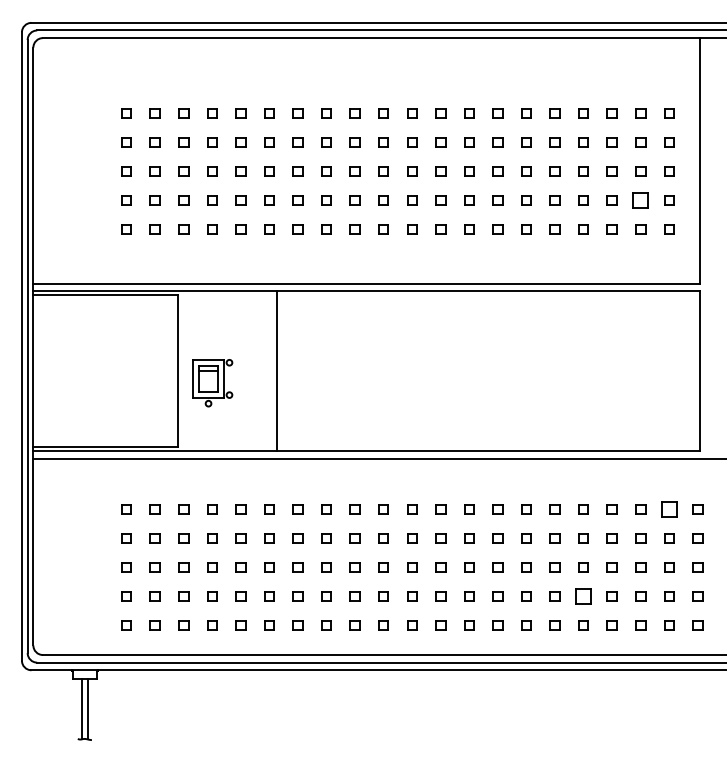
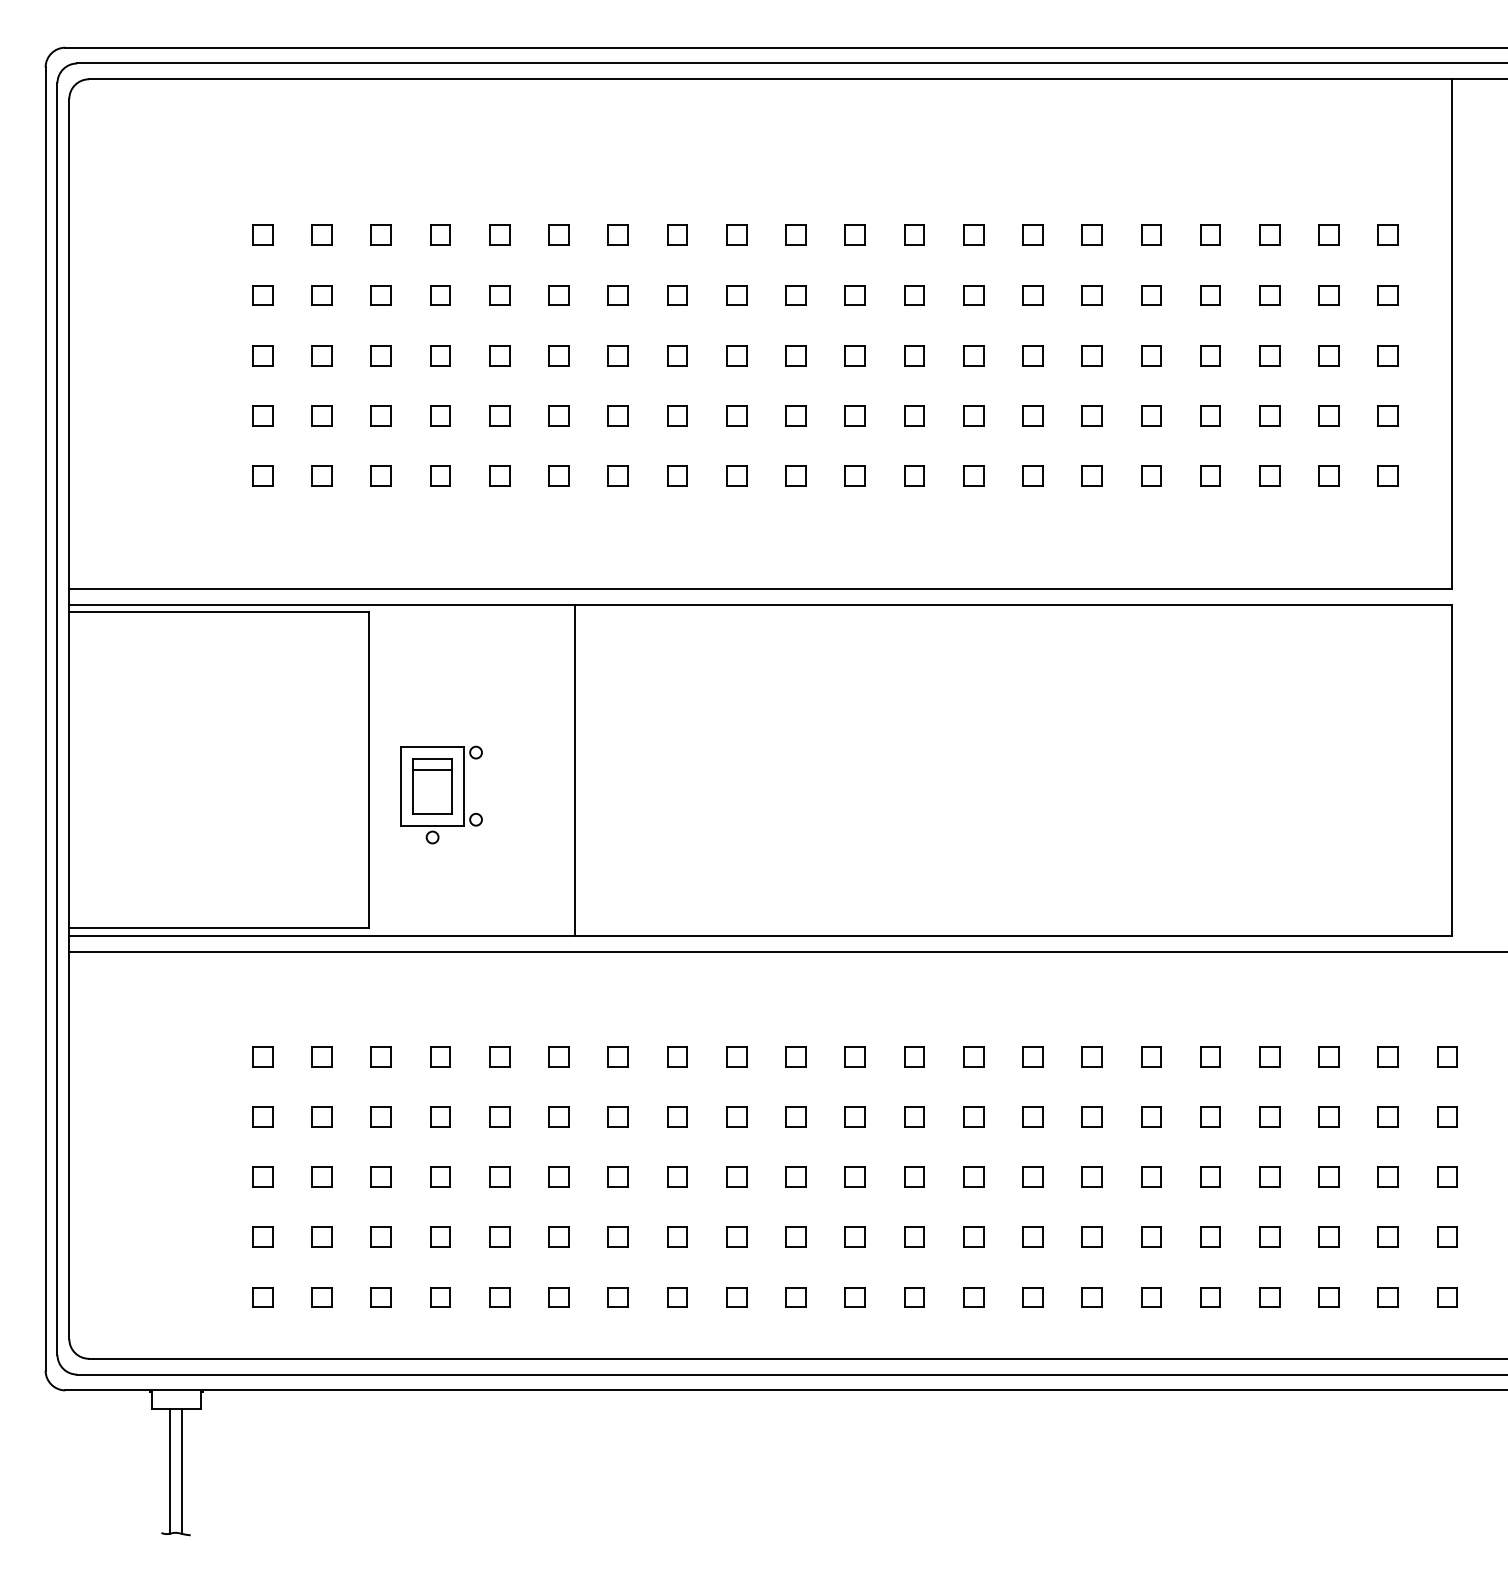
part: (640, 200) -> (1328, 416), size x0.62
part: (669, 509) -> (1388, 1056), size x0.62
part: (583, 596) -> (1210, 1237), size x0.62

